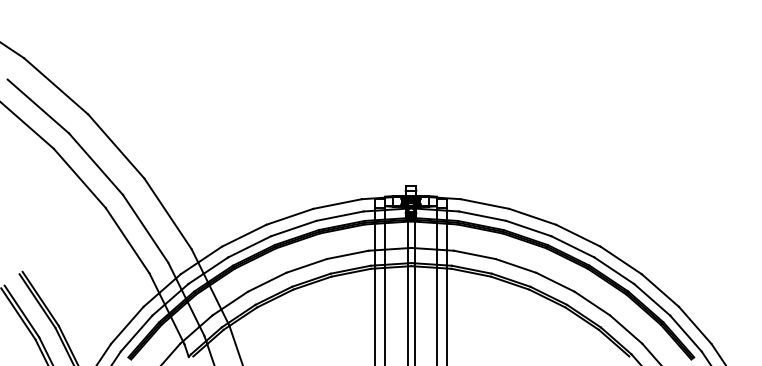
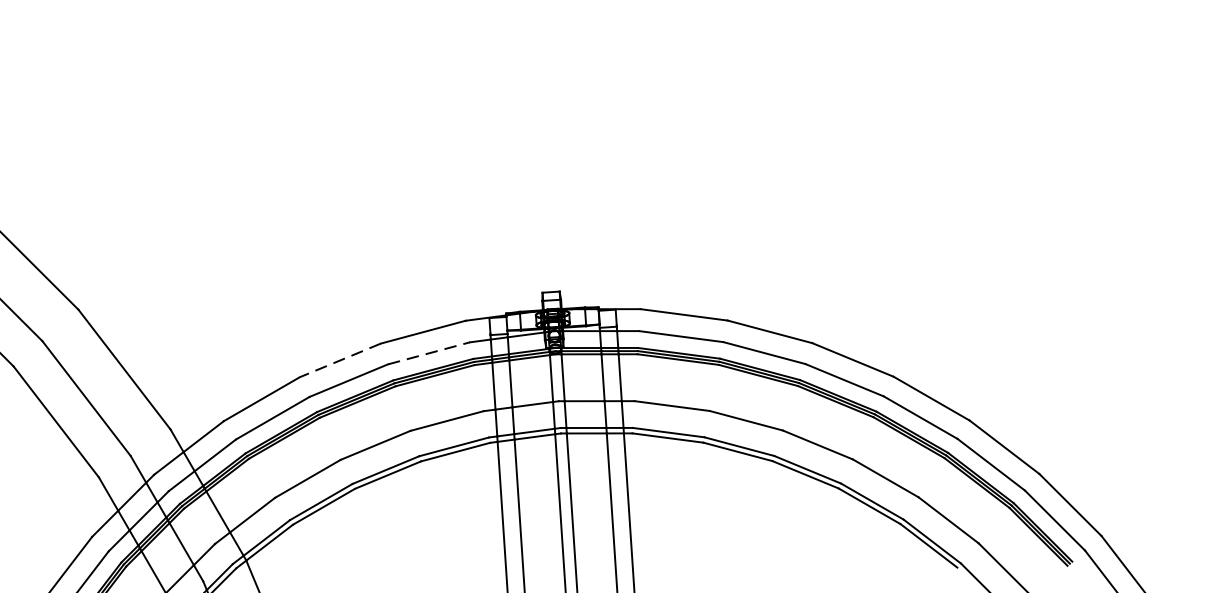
line: (289, 216) -> (339, 359), solid -> dashed
line: (340, 216) -> (429, 353), solid -> dashed

